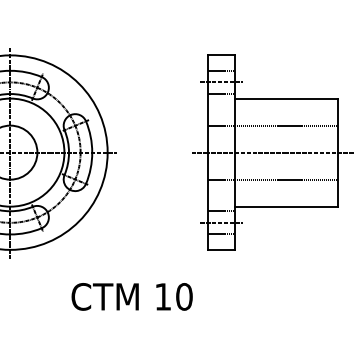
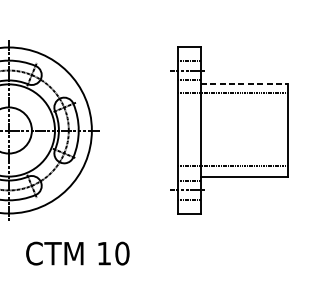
line: (287, 98) -> (245, 84), solid -> dashed
line: (272, 125) -> (232, 92), moved
line: (273, 152) -> (233, 130), removed
line: (272, 179) -> (232, 166), moved
text: (131, 296) -> (77, 253), moved

